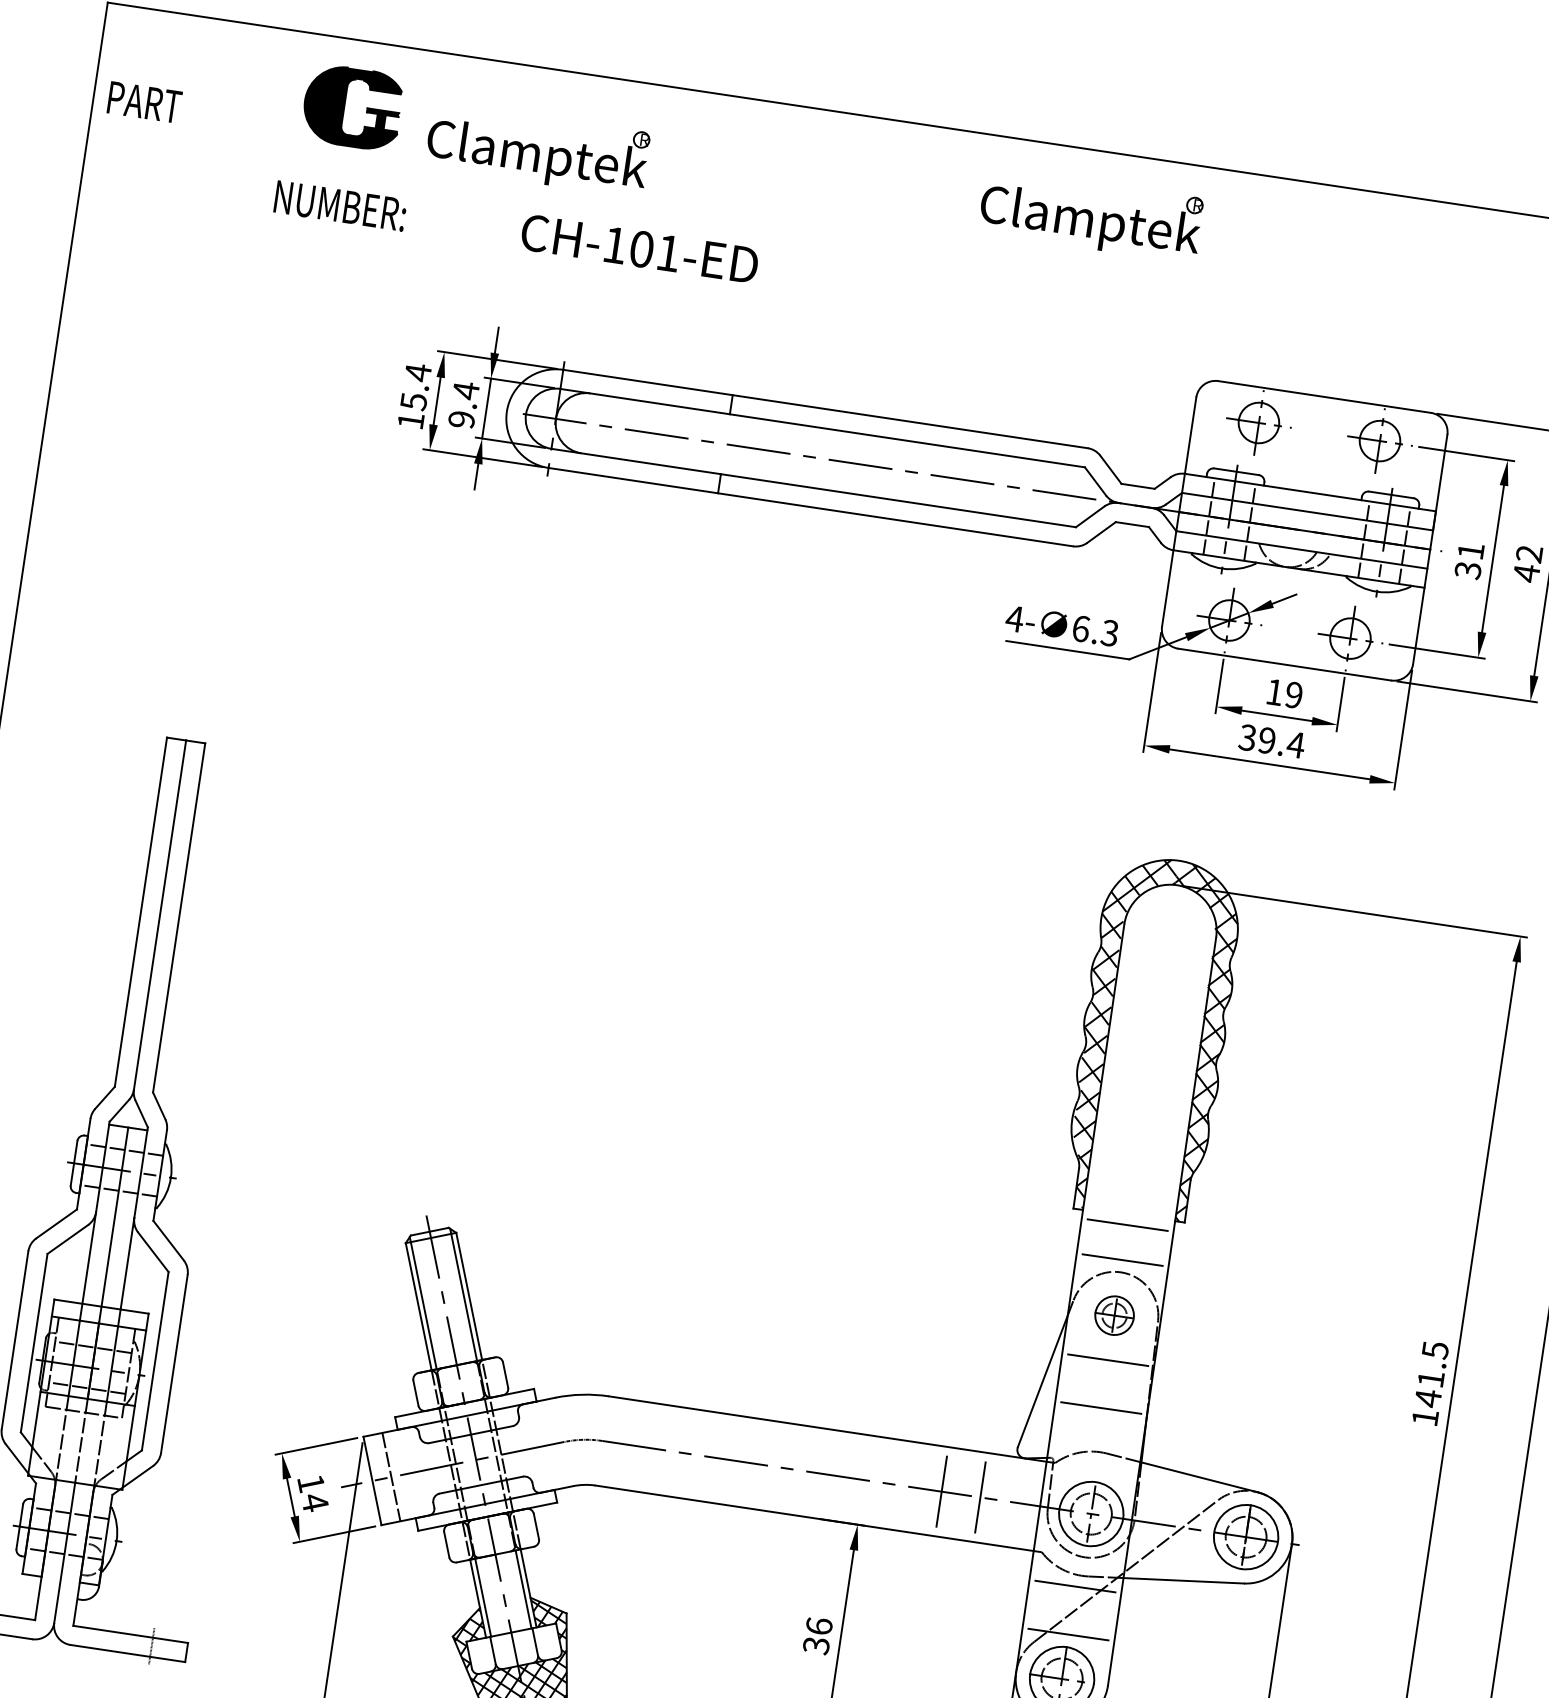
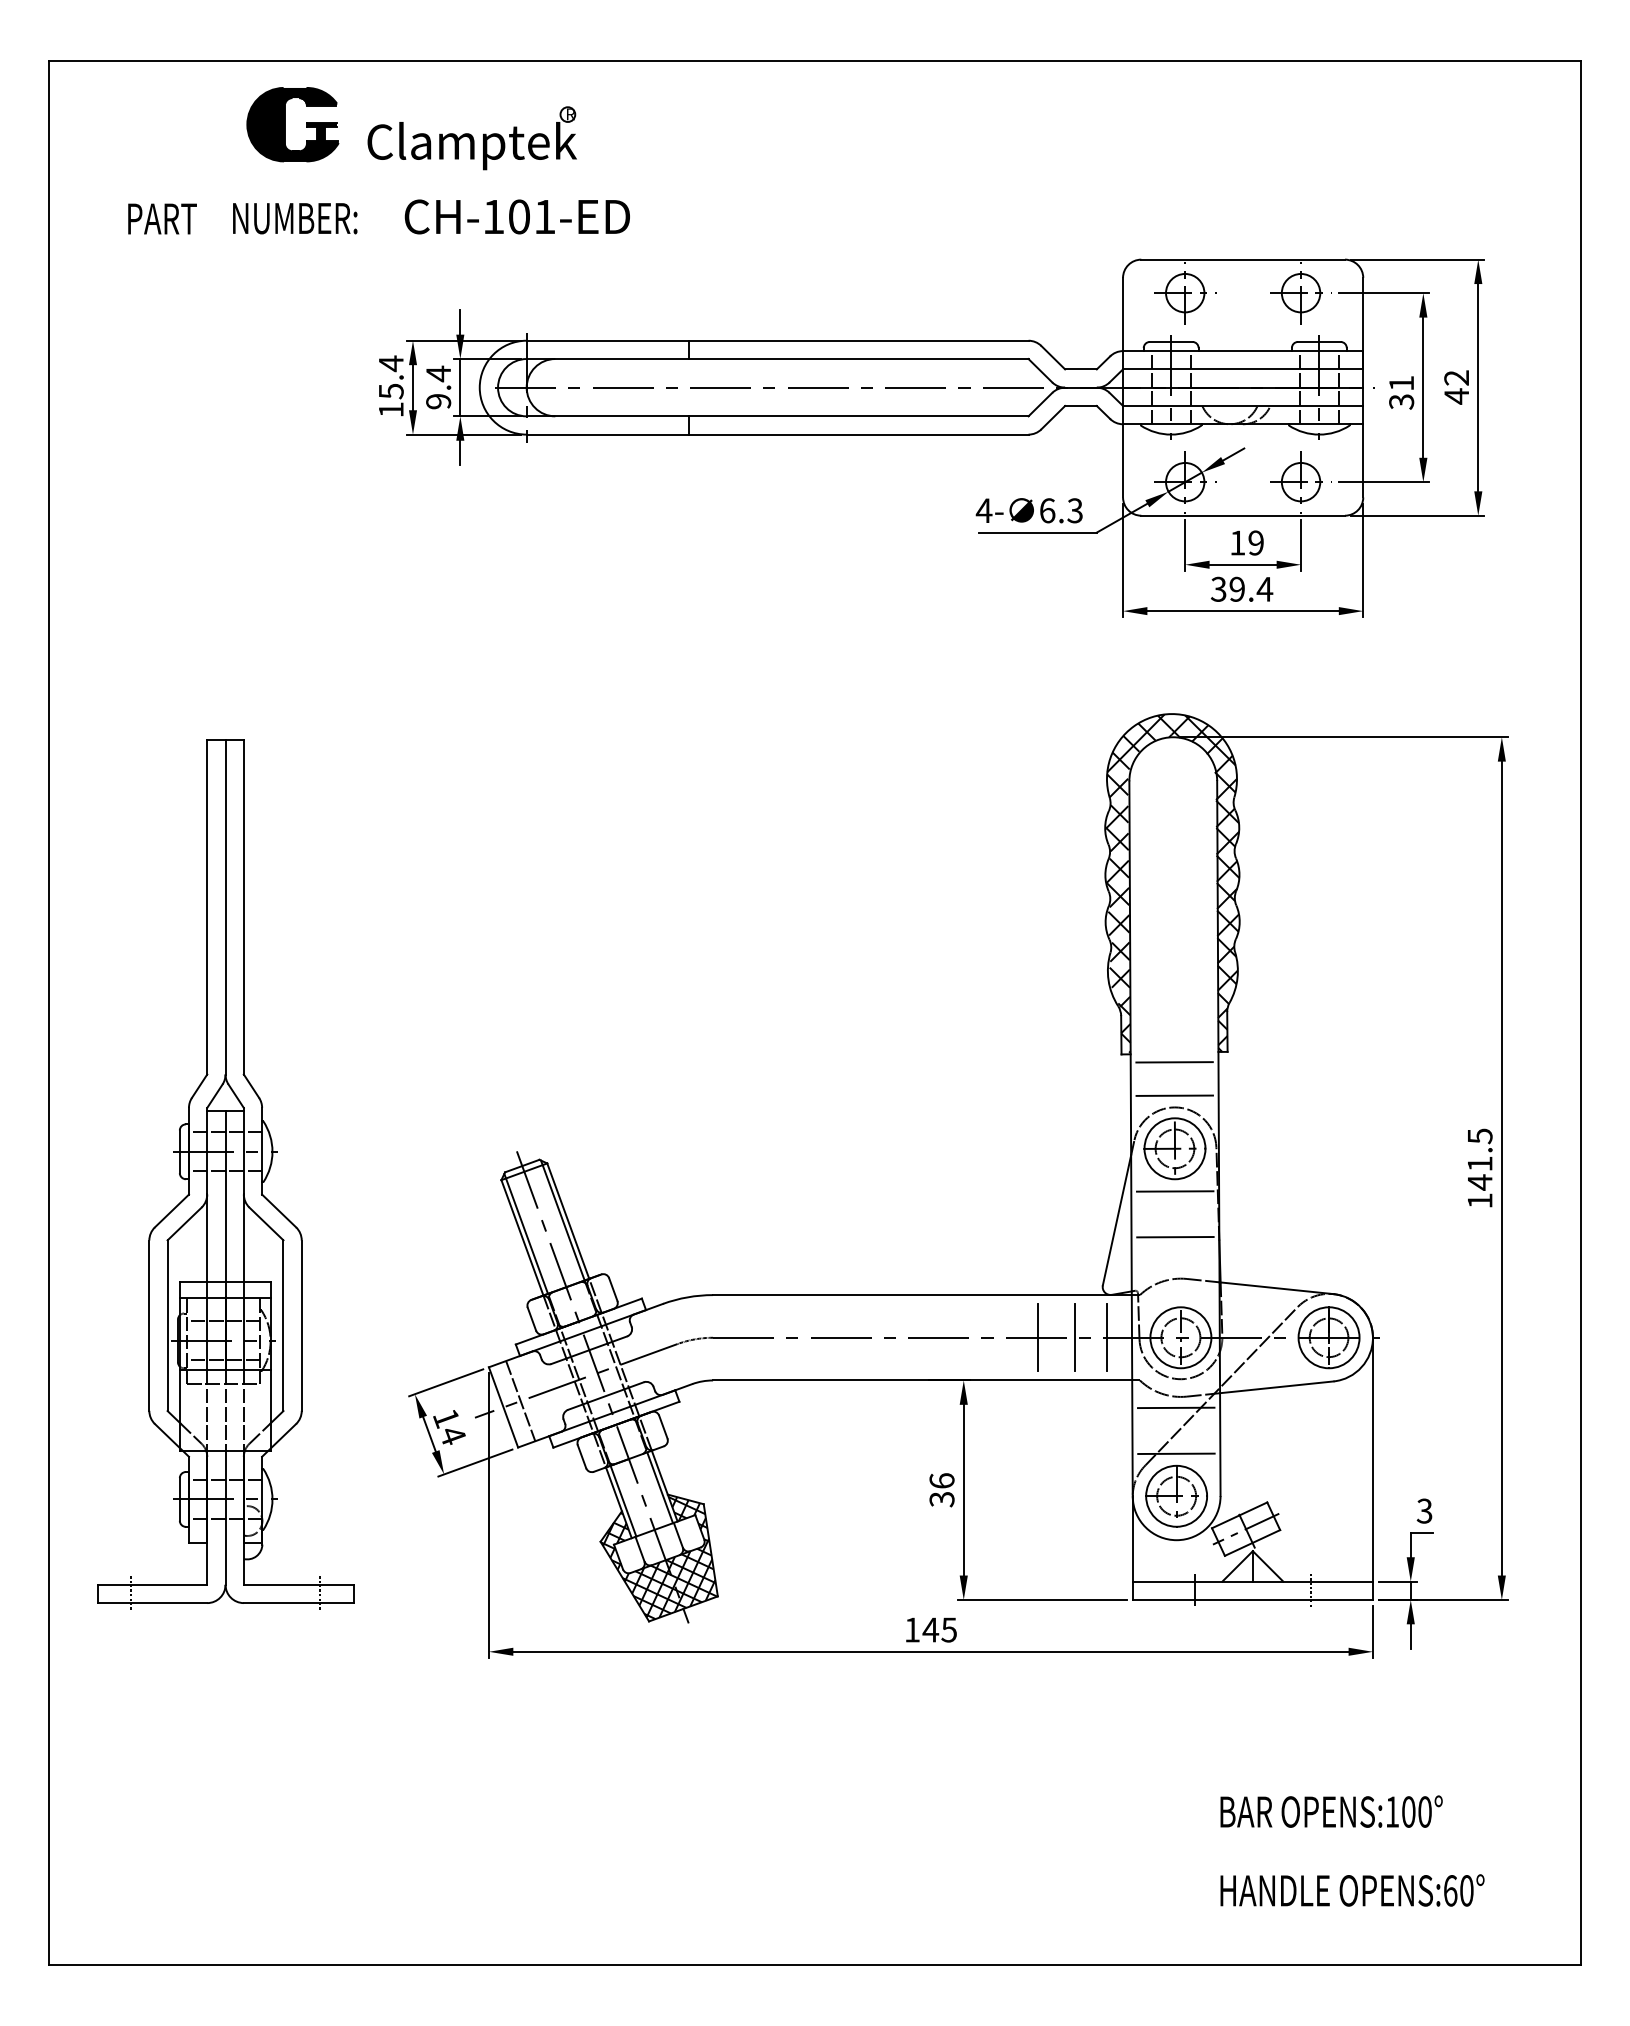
text: (144, 101) -> (162, 218), moved
part: (1090, 215) -> (998, 122), removed
text: (638, 248) -> (516, 216), moved
part: (1114, 1315) -> (1174, 1148), size x1.67
line: (1013, 1502) -> (1106, 1337), added

